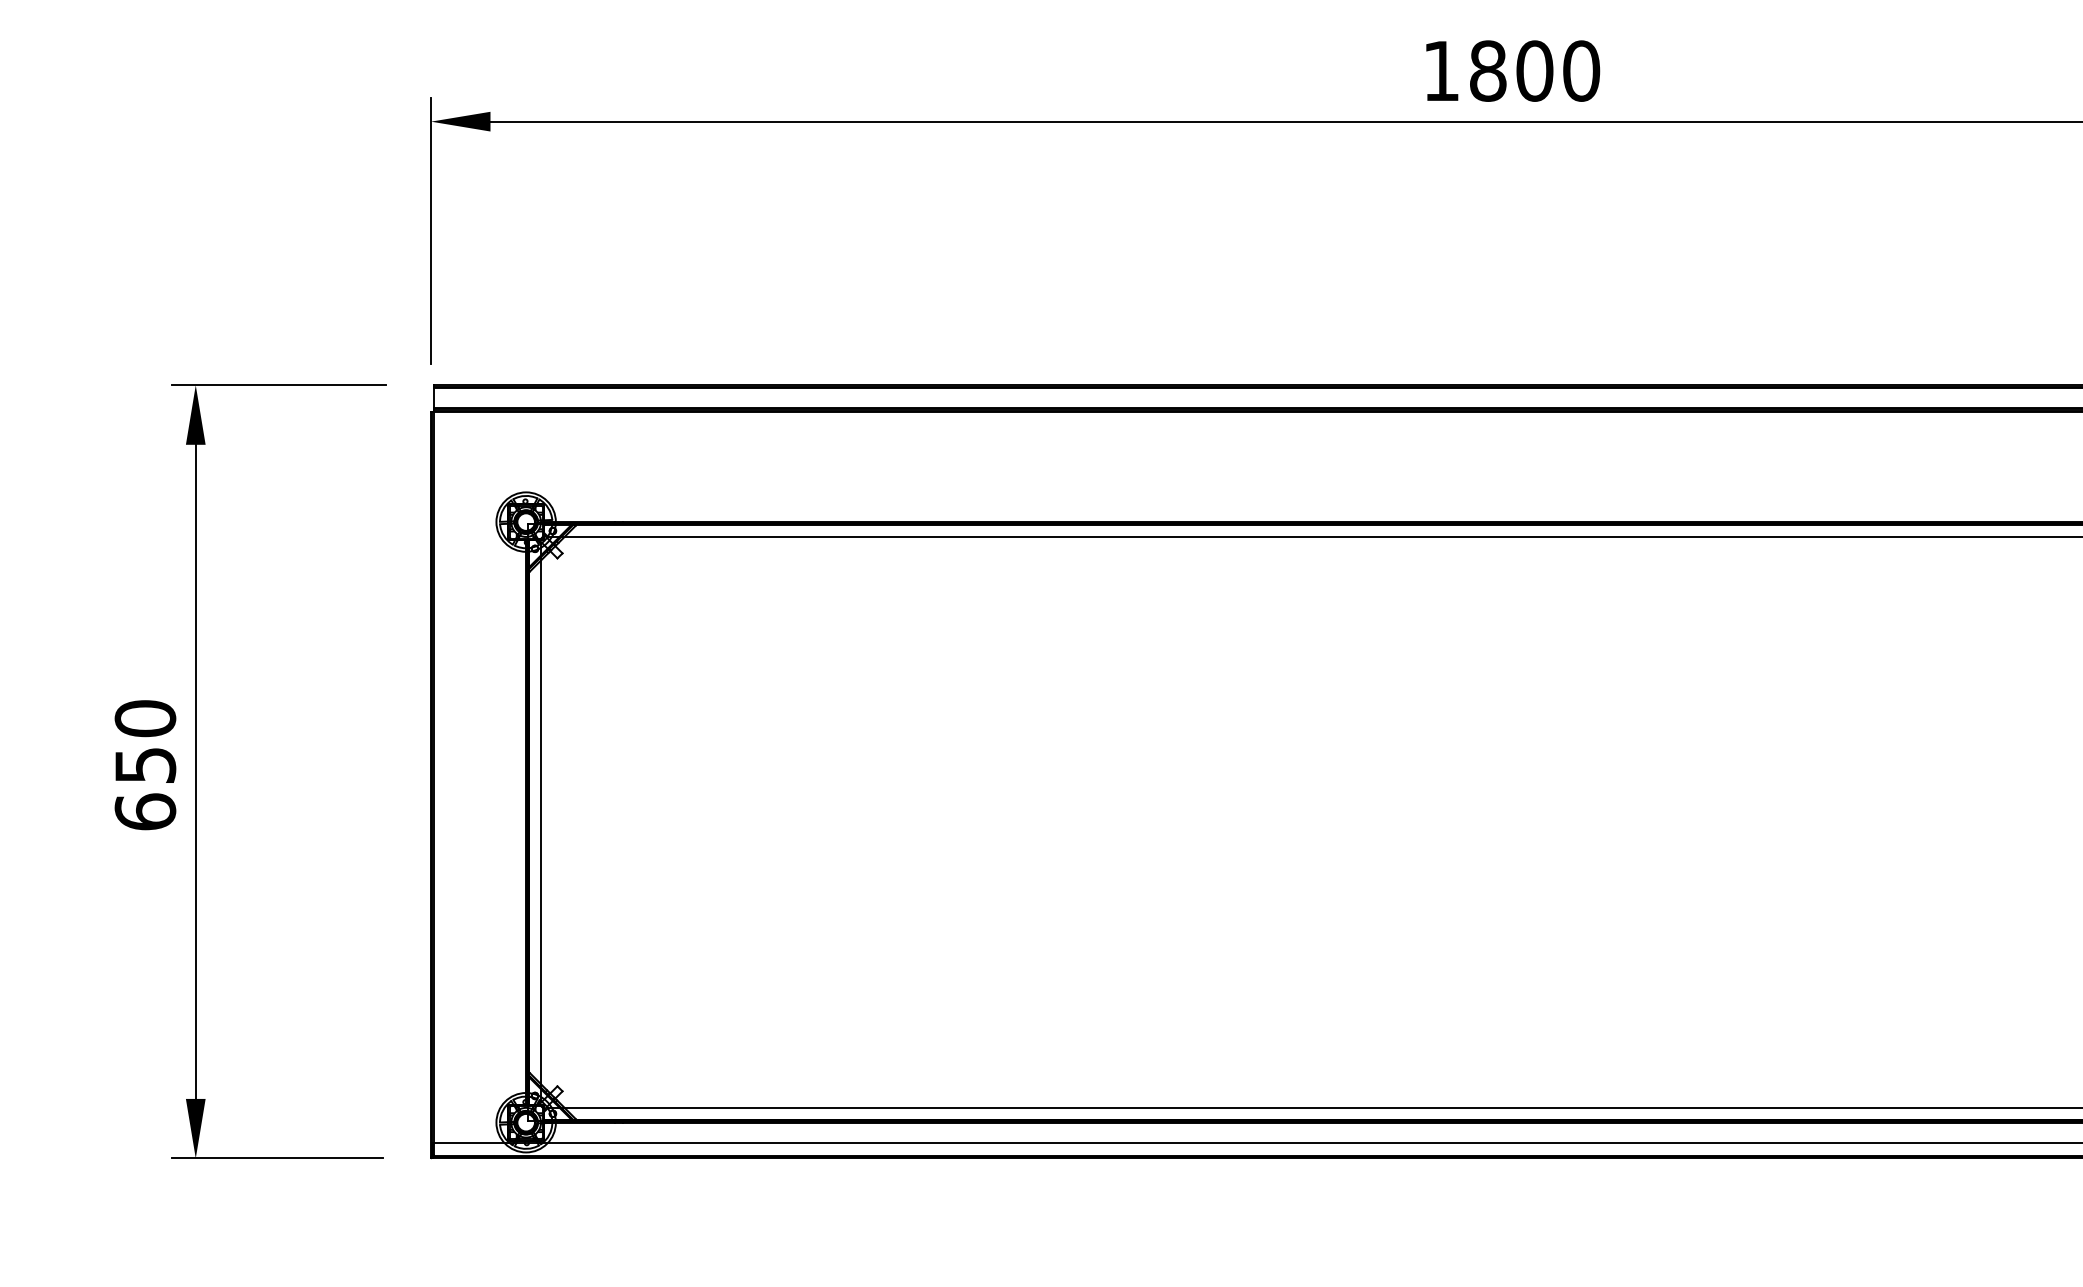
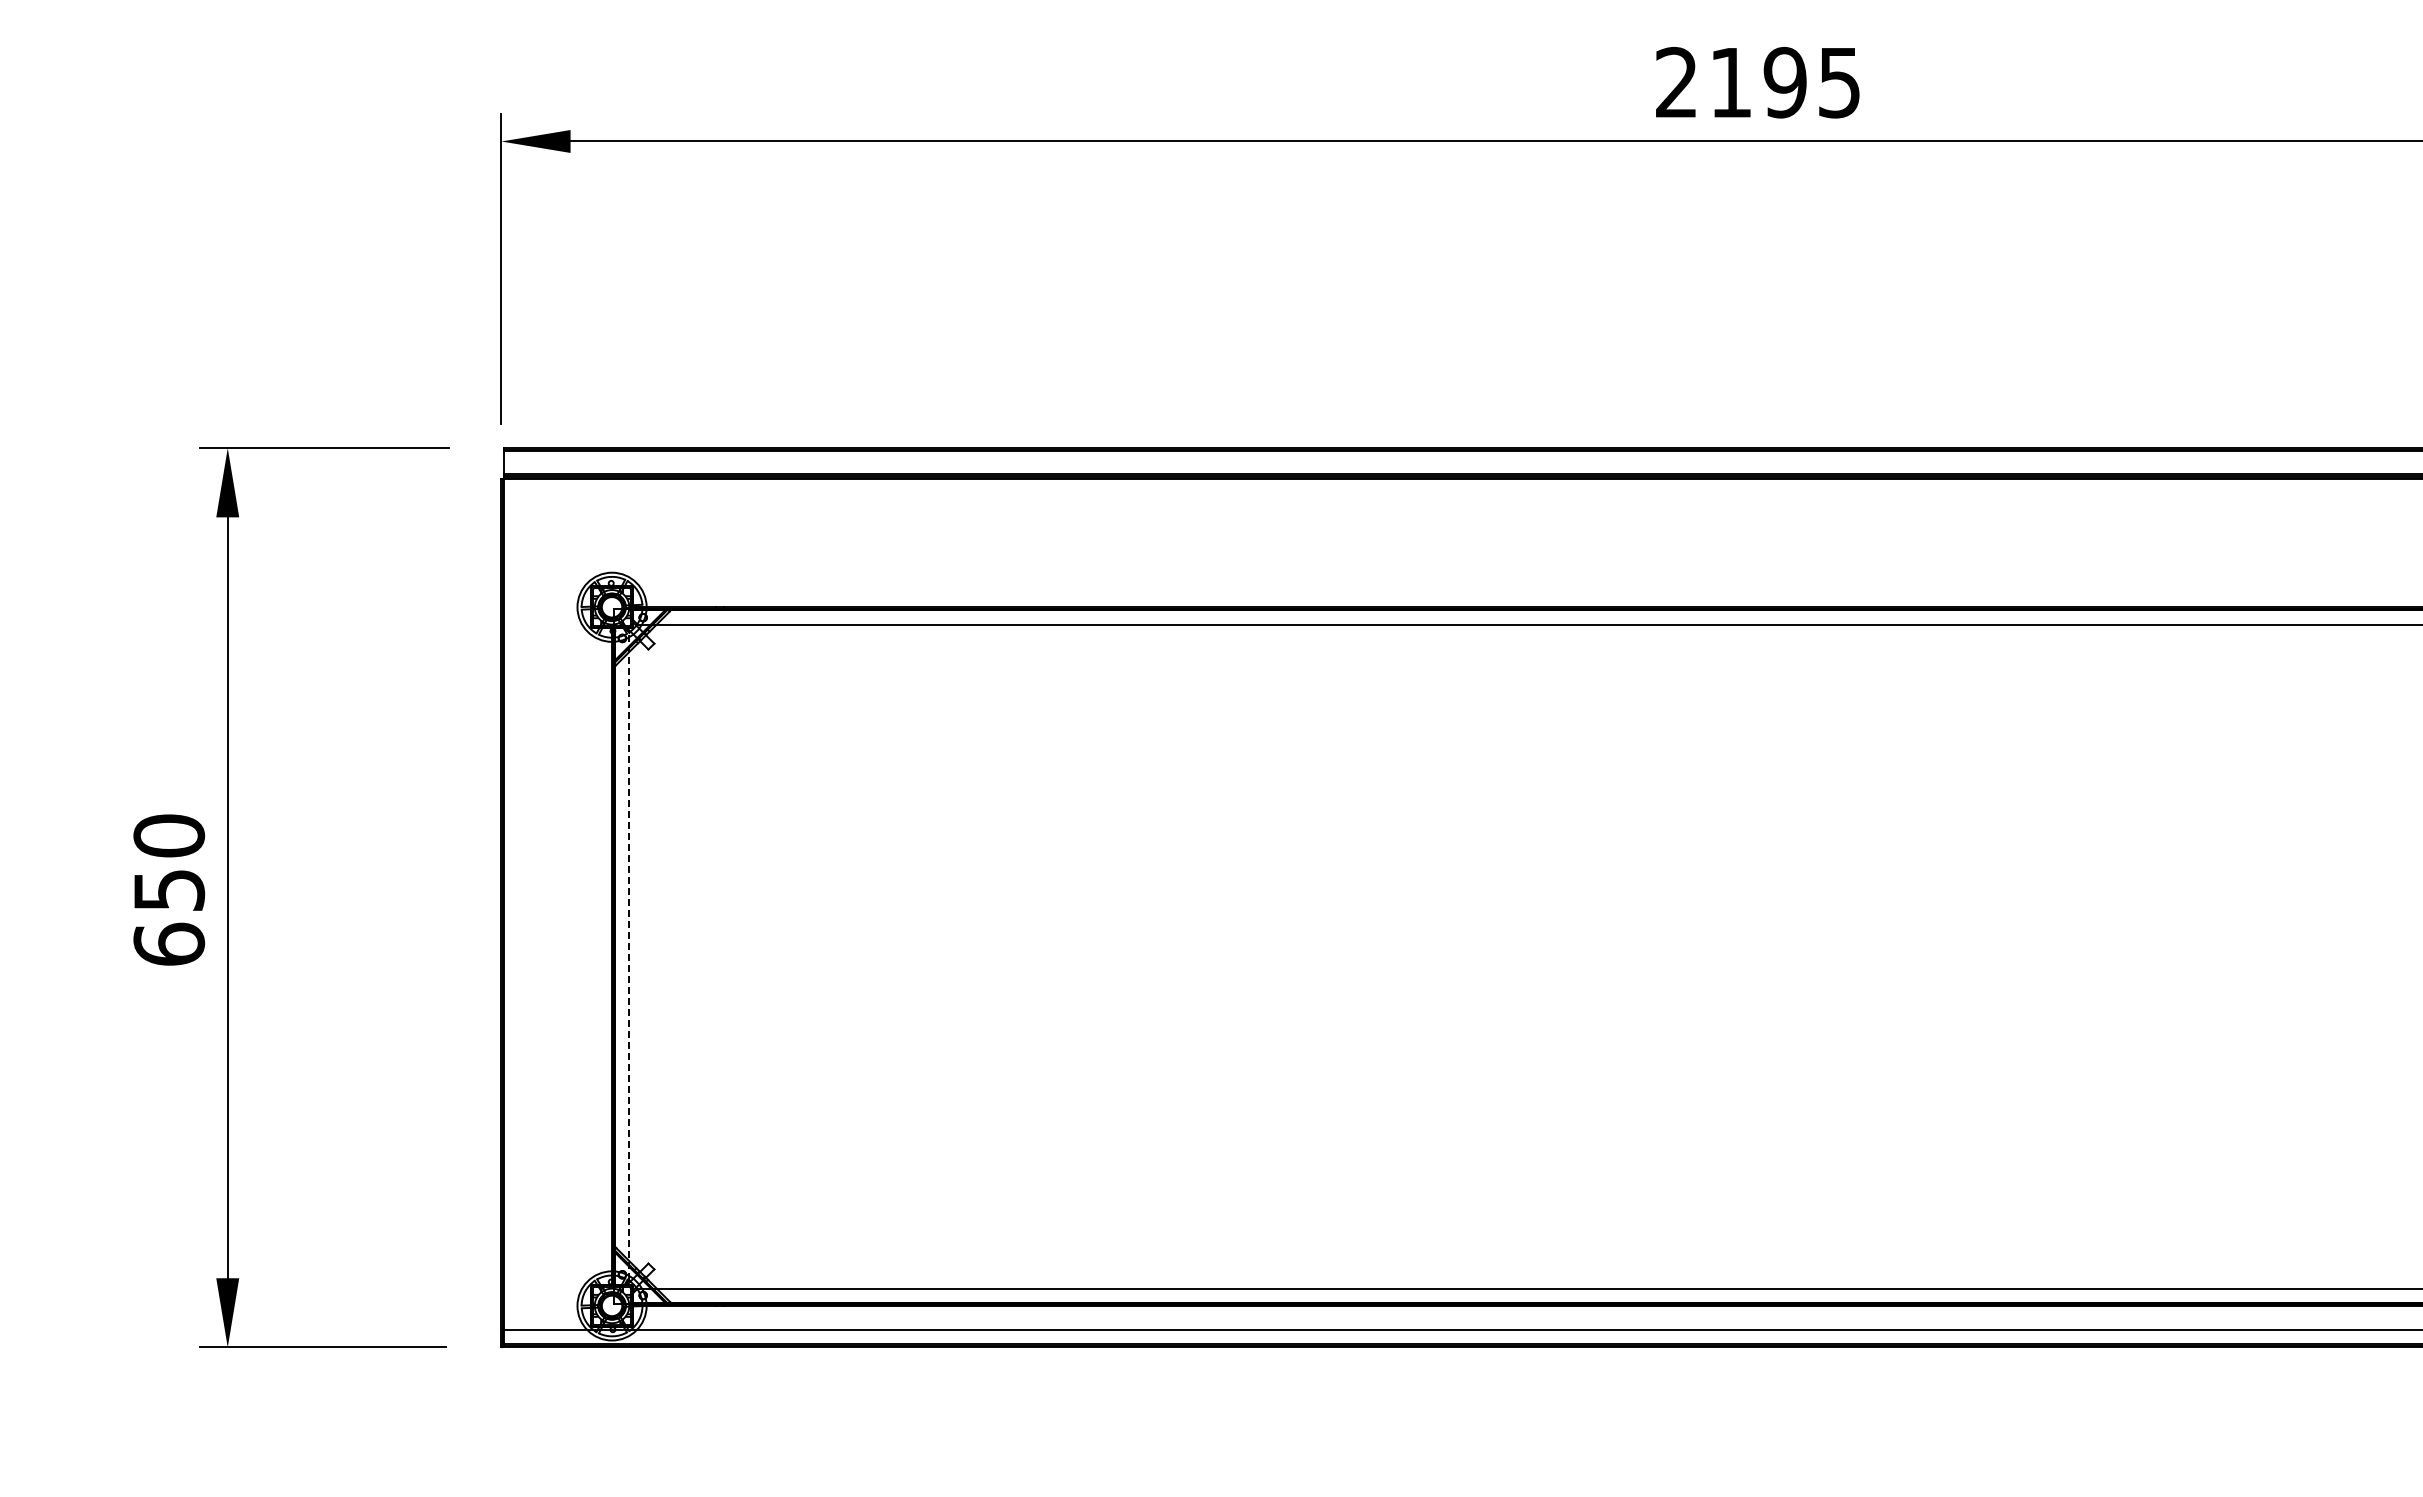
text: (1511, 70) -> (1758, 82), 1800 -> 2195
line: (541, 822) -> (629, 956), solid -> dashed

